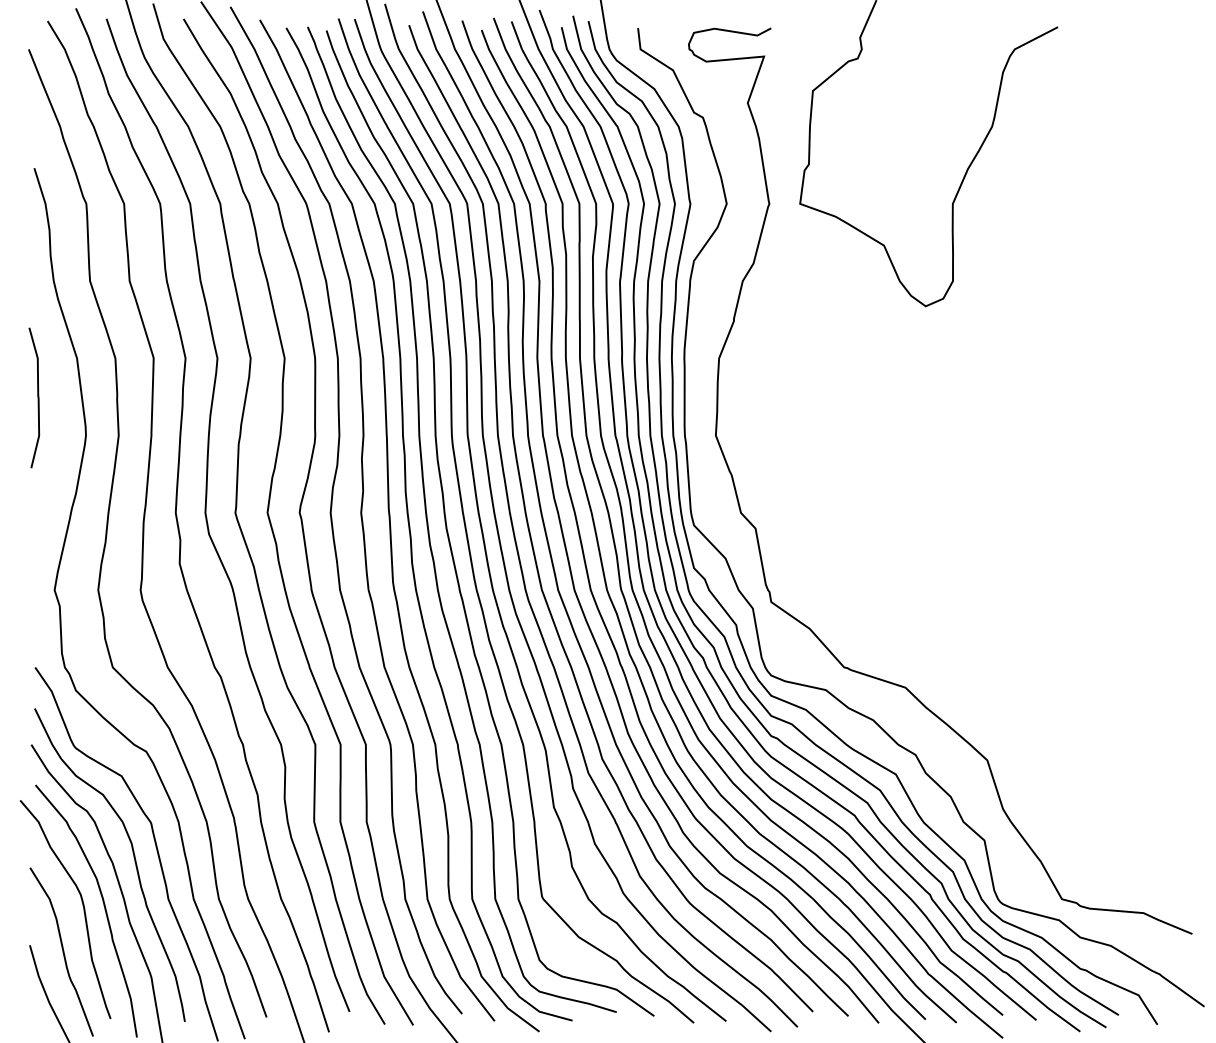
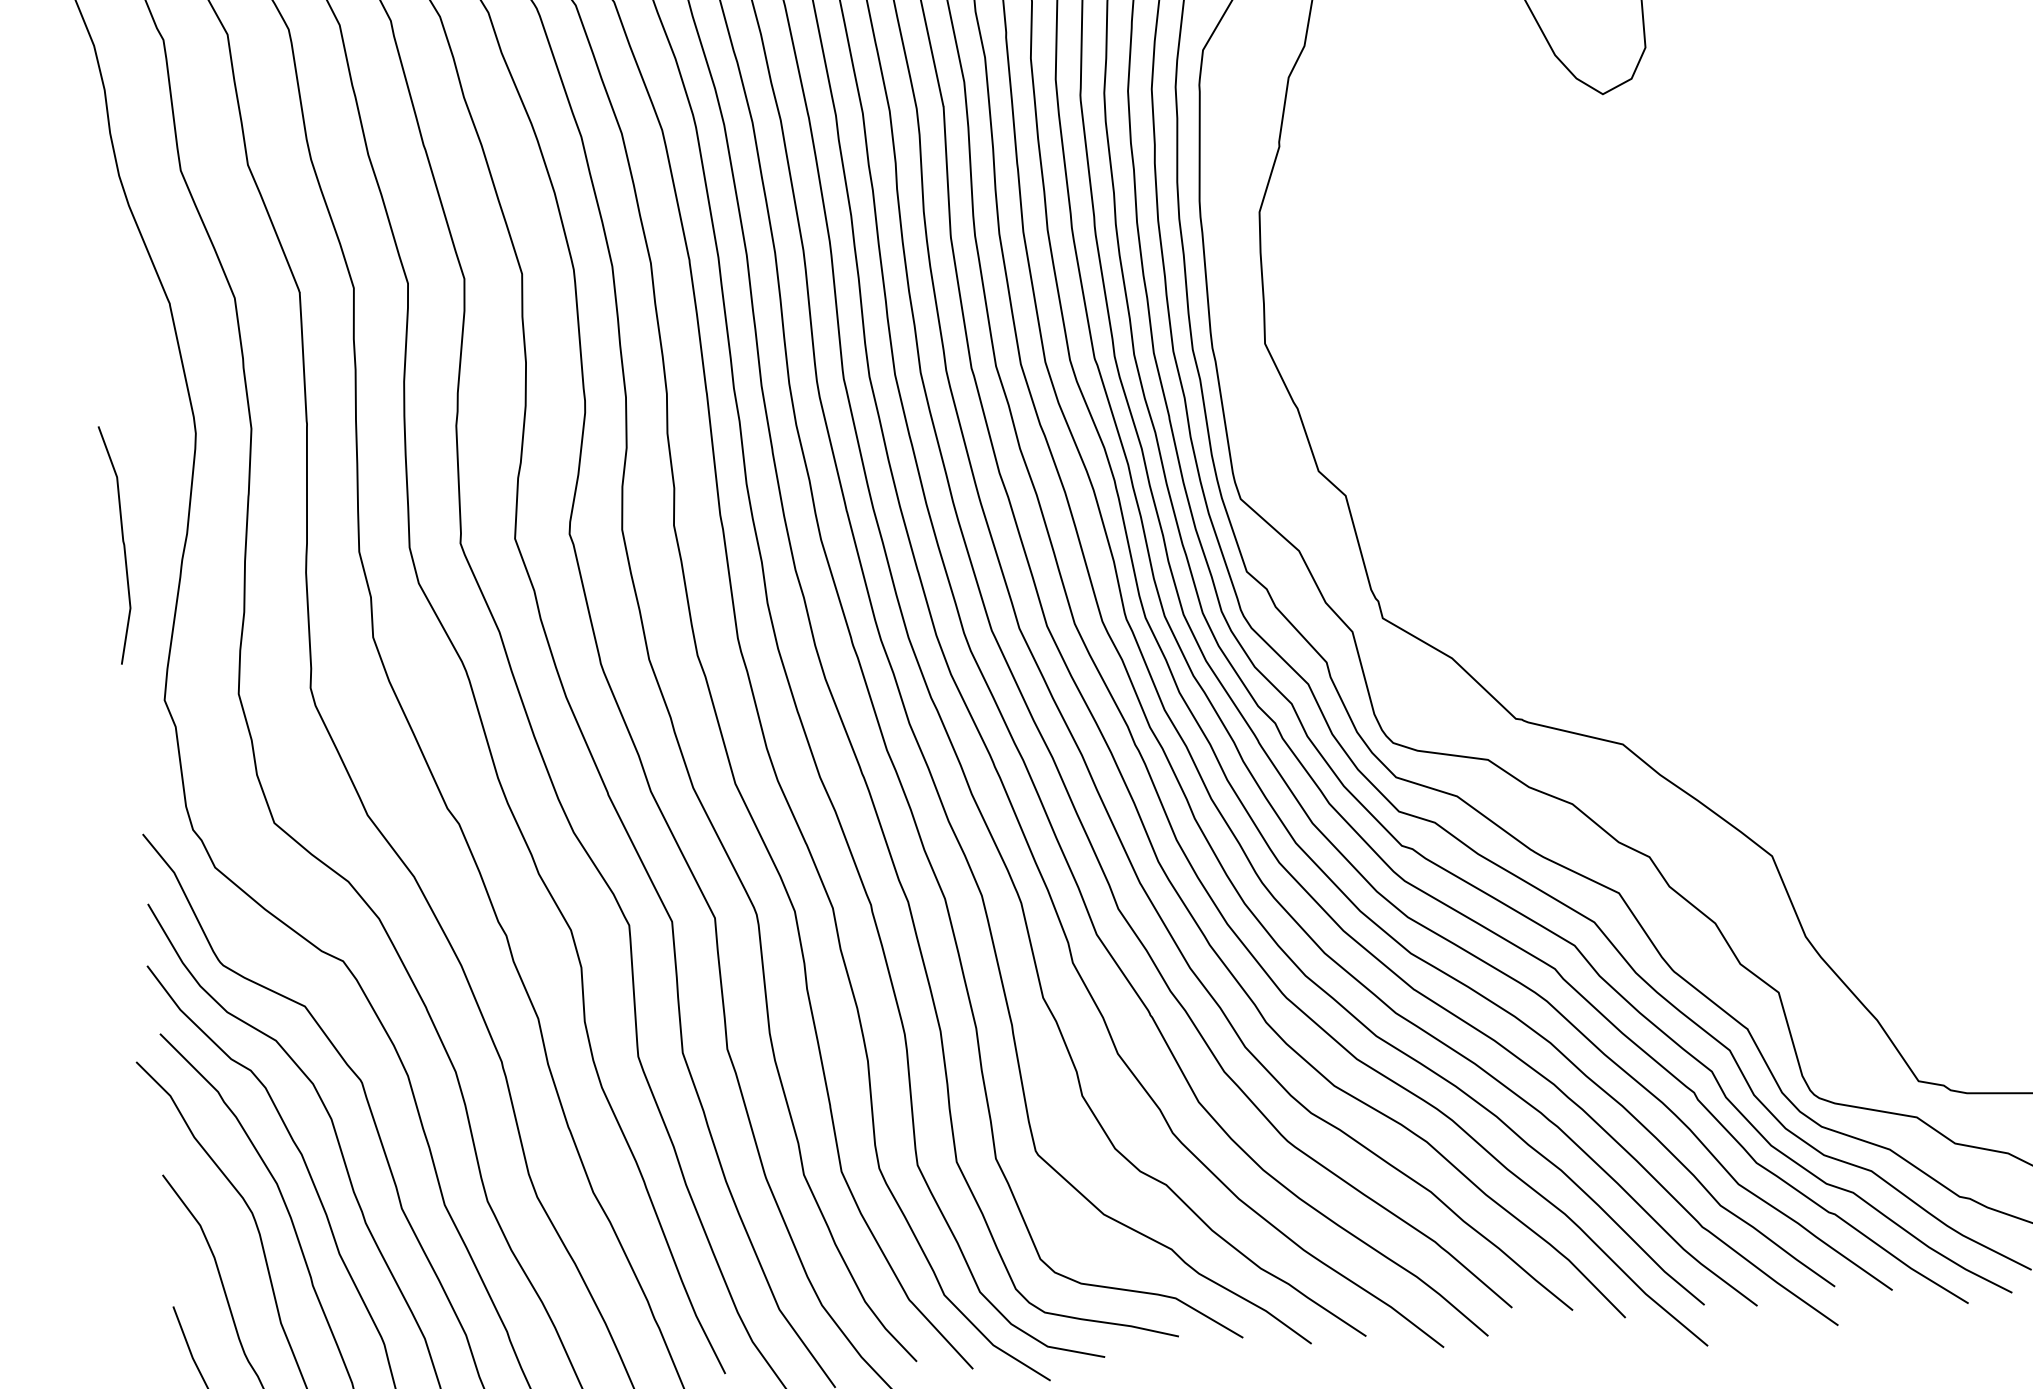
curve: (37, 397) -> (122, 543), moved

